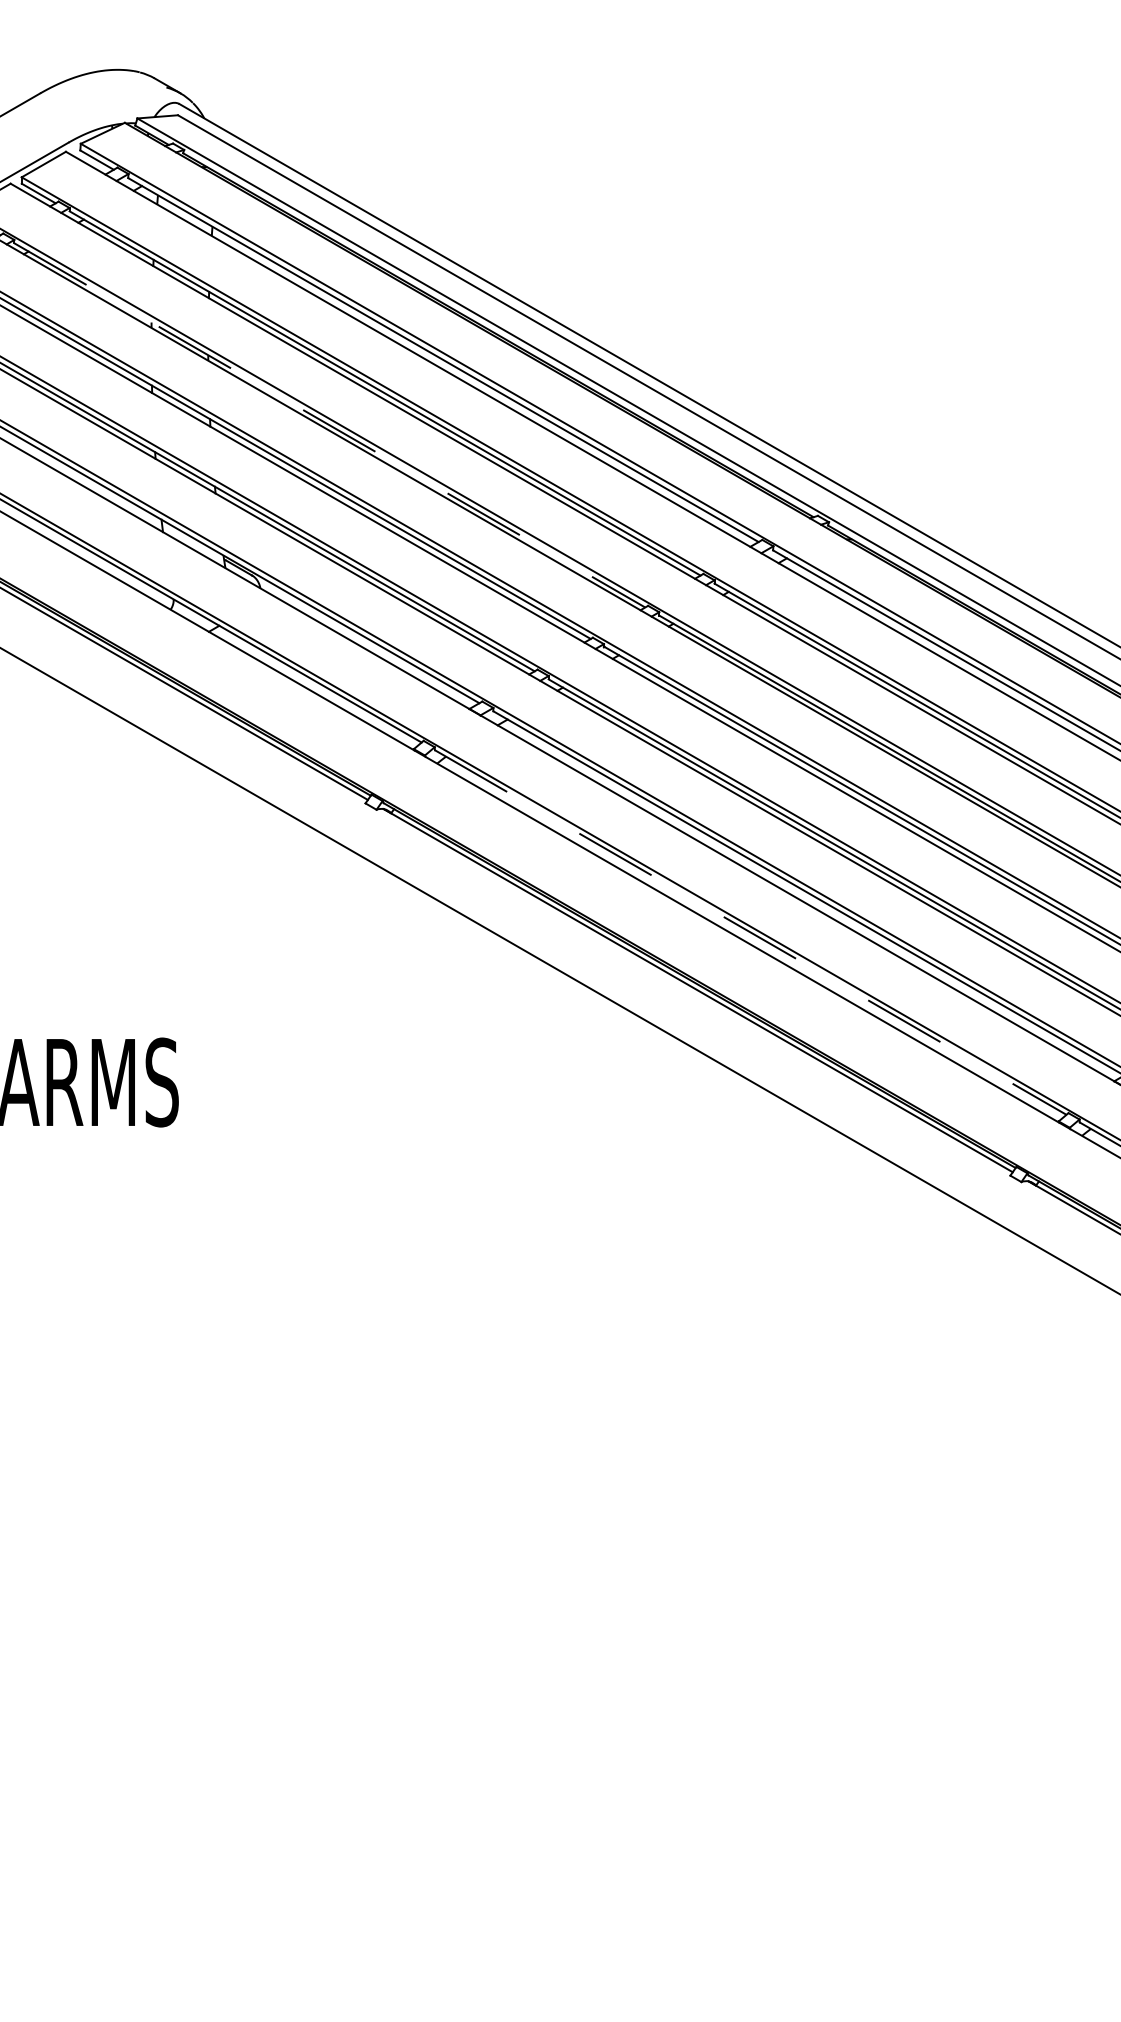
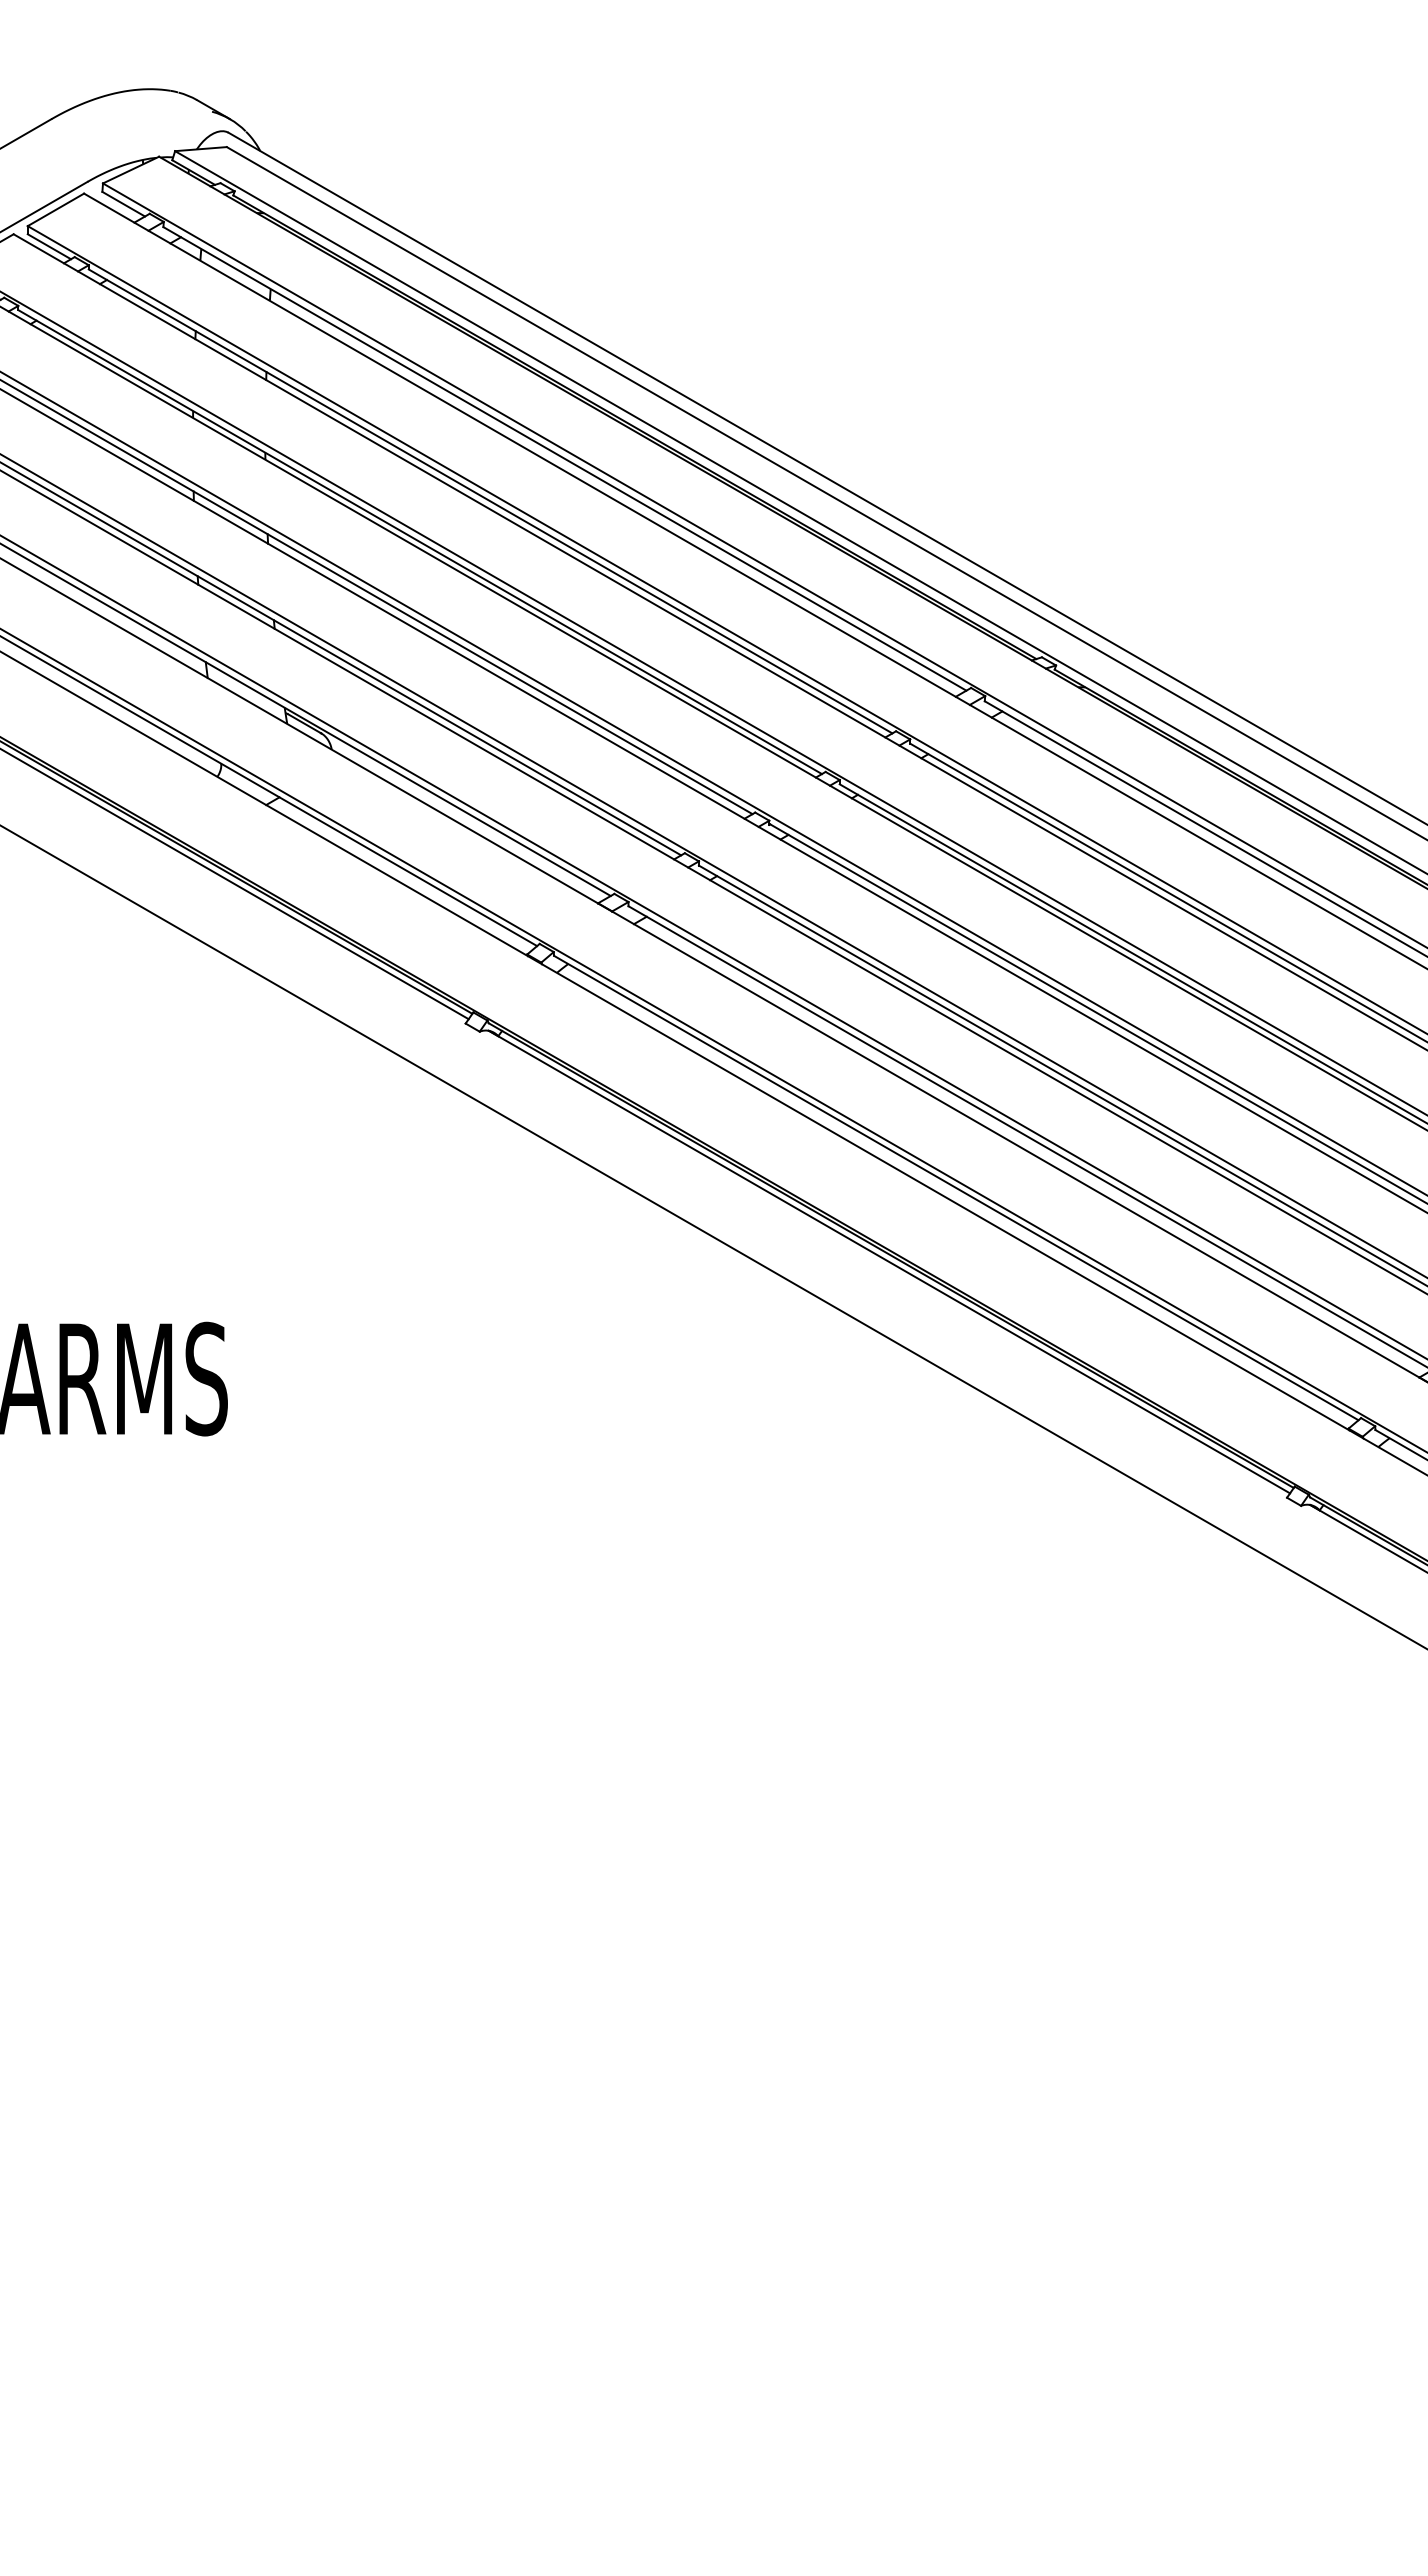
line: (330, 425) -> (420, 542), dashed -> solid
line: (750, 932) -> (956, 1188), dashed -> solid

